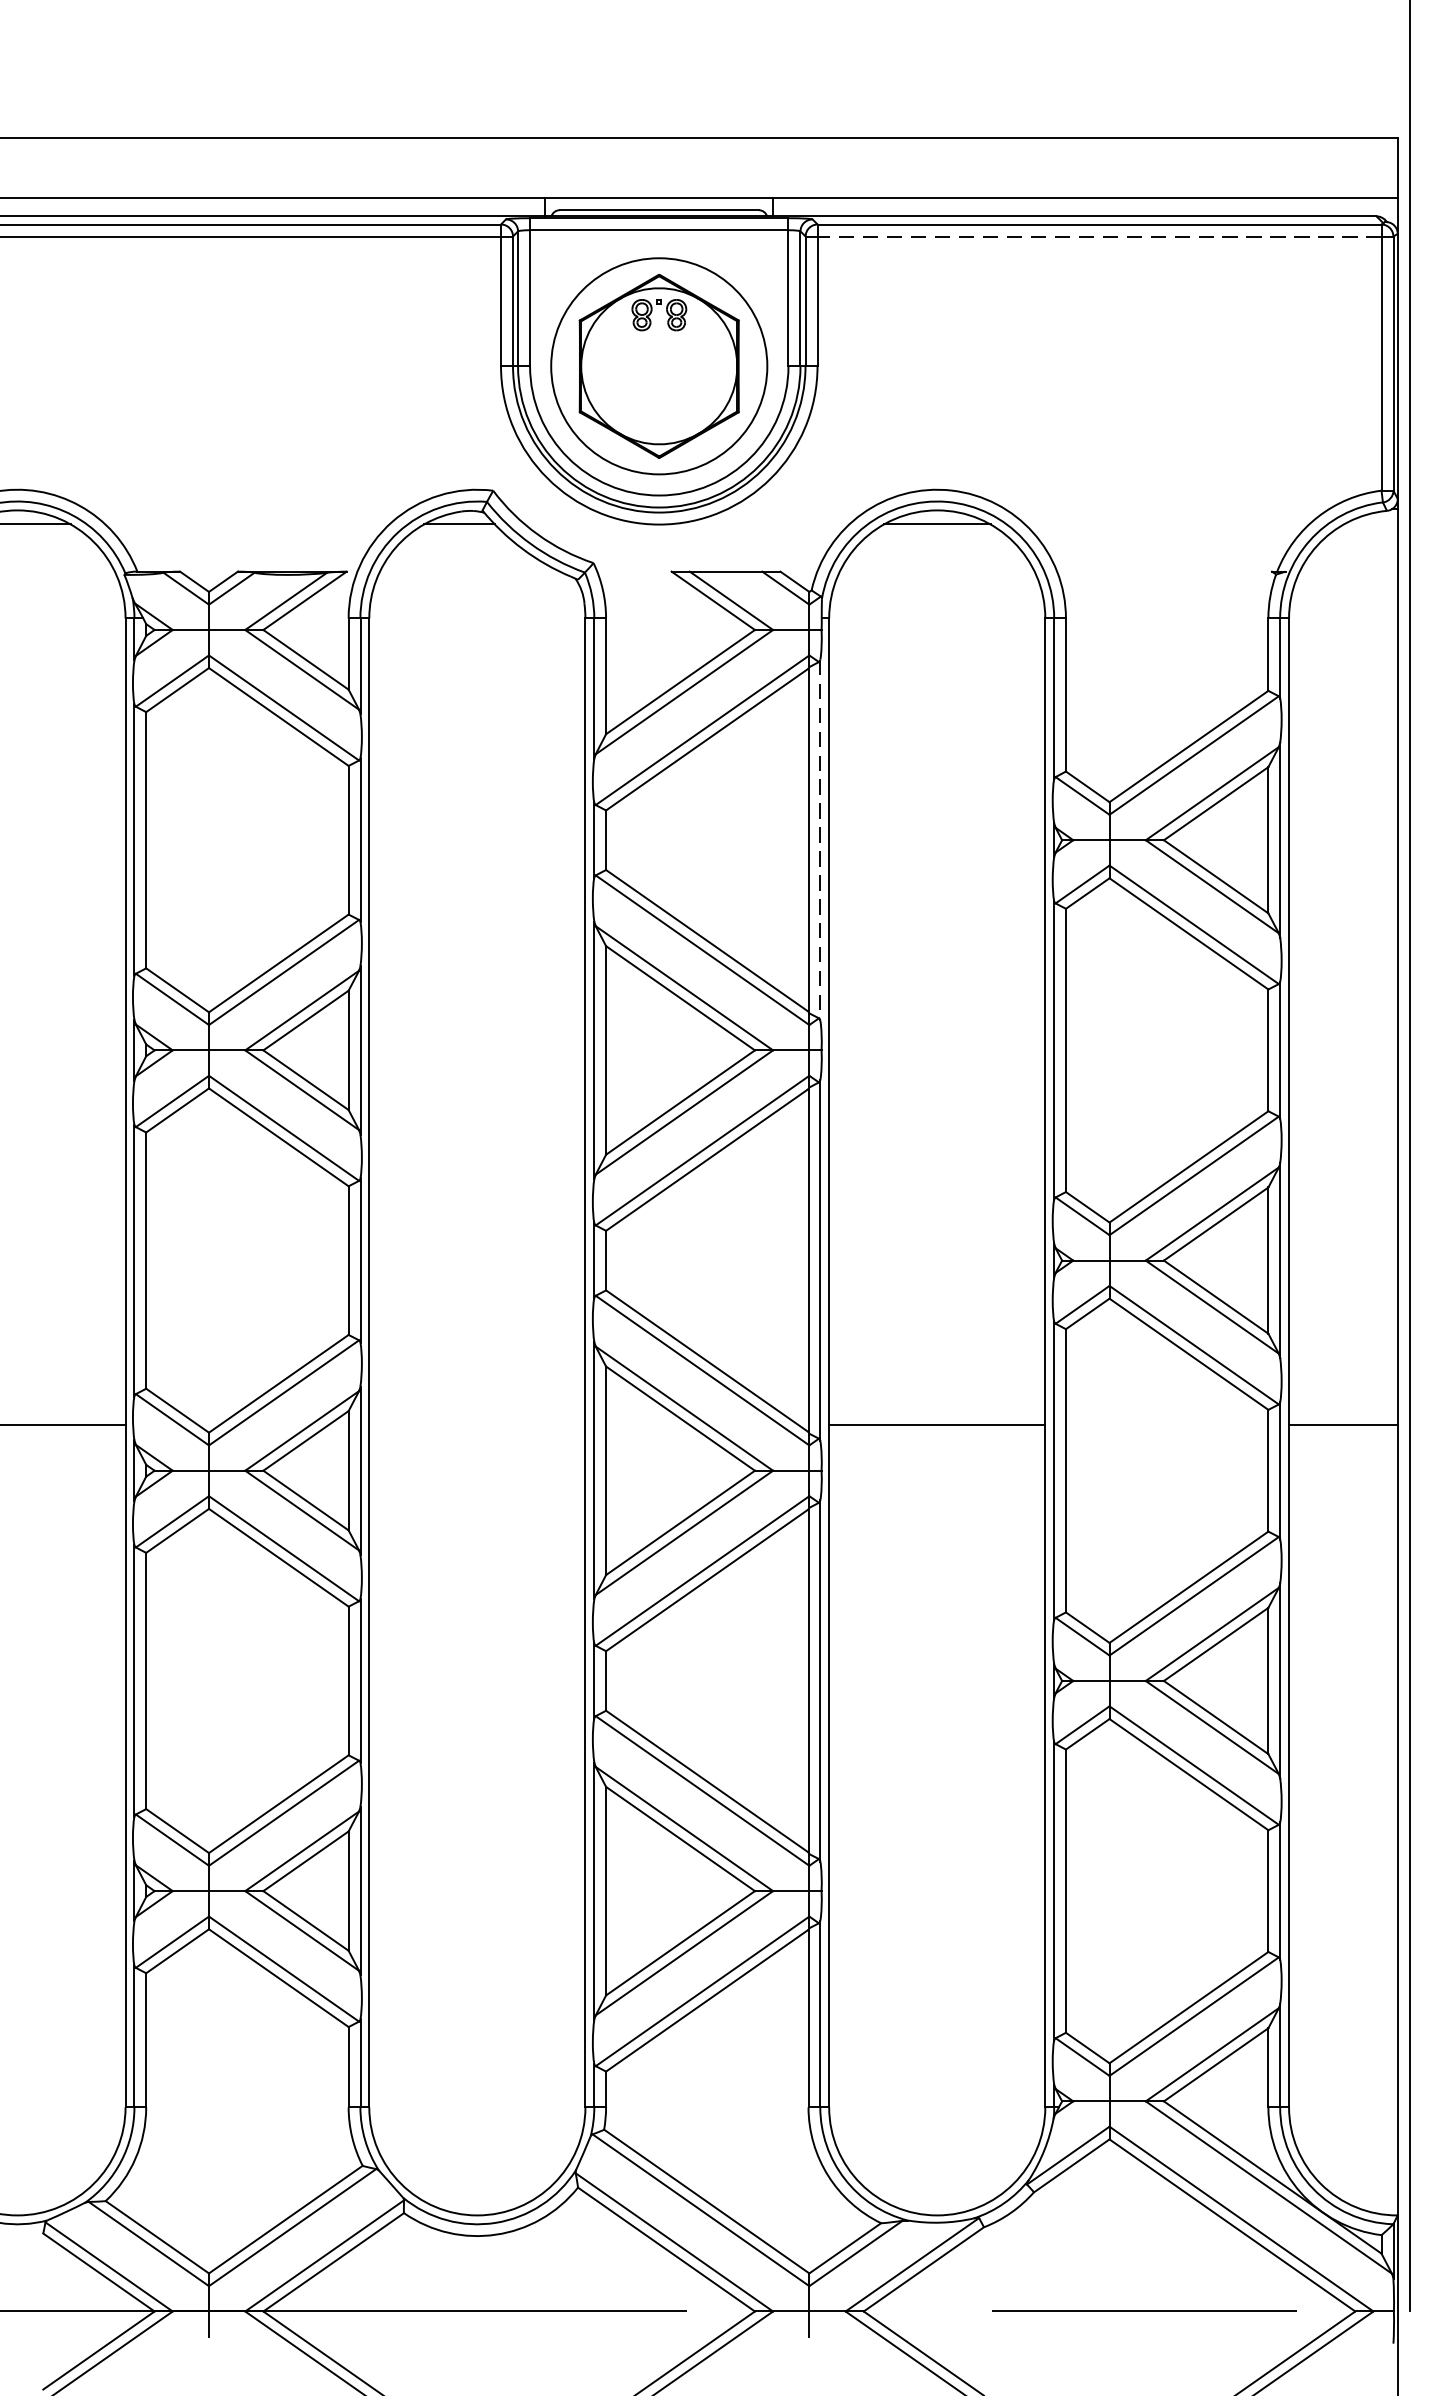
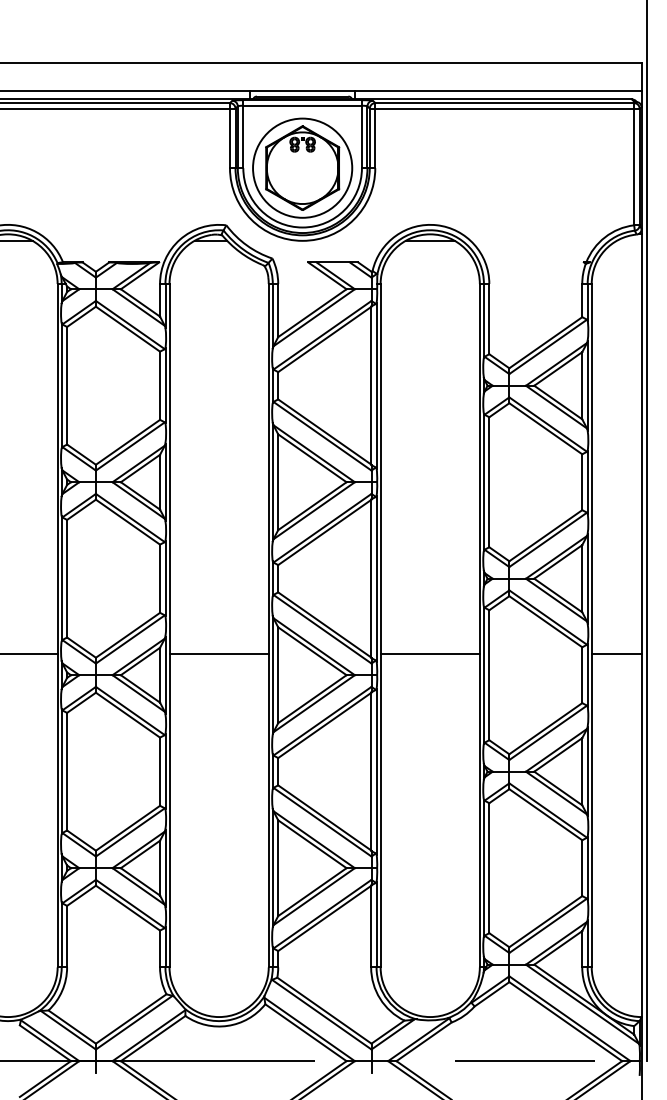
line: (1099, 236) -> (504, 108), dashed -> solid
line: (820, 839) -> (376, 385), dashed -> solid
line: (475, 1425) -> (218, 654), added

